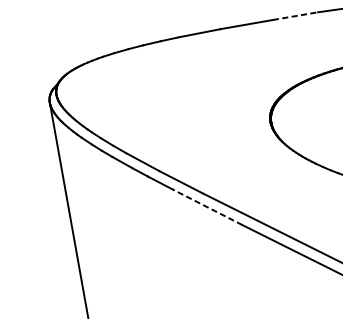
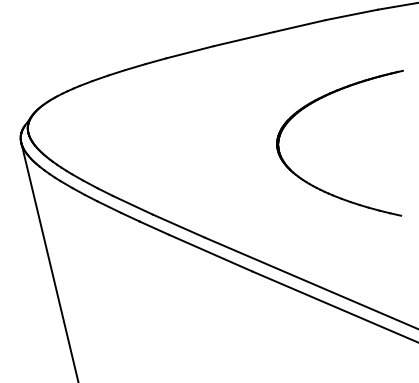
line: (295, 16) -> (299, 26), dashed -> solid
line: (207, 207) -> (210, 253), dashed -> solid

